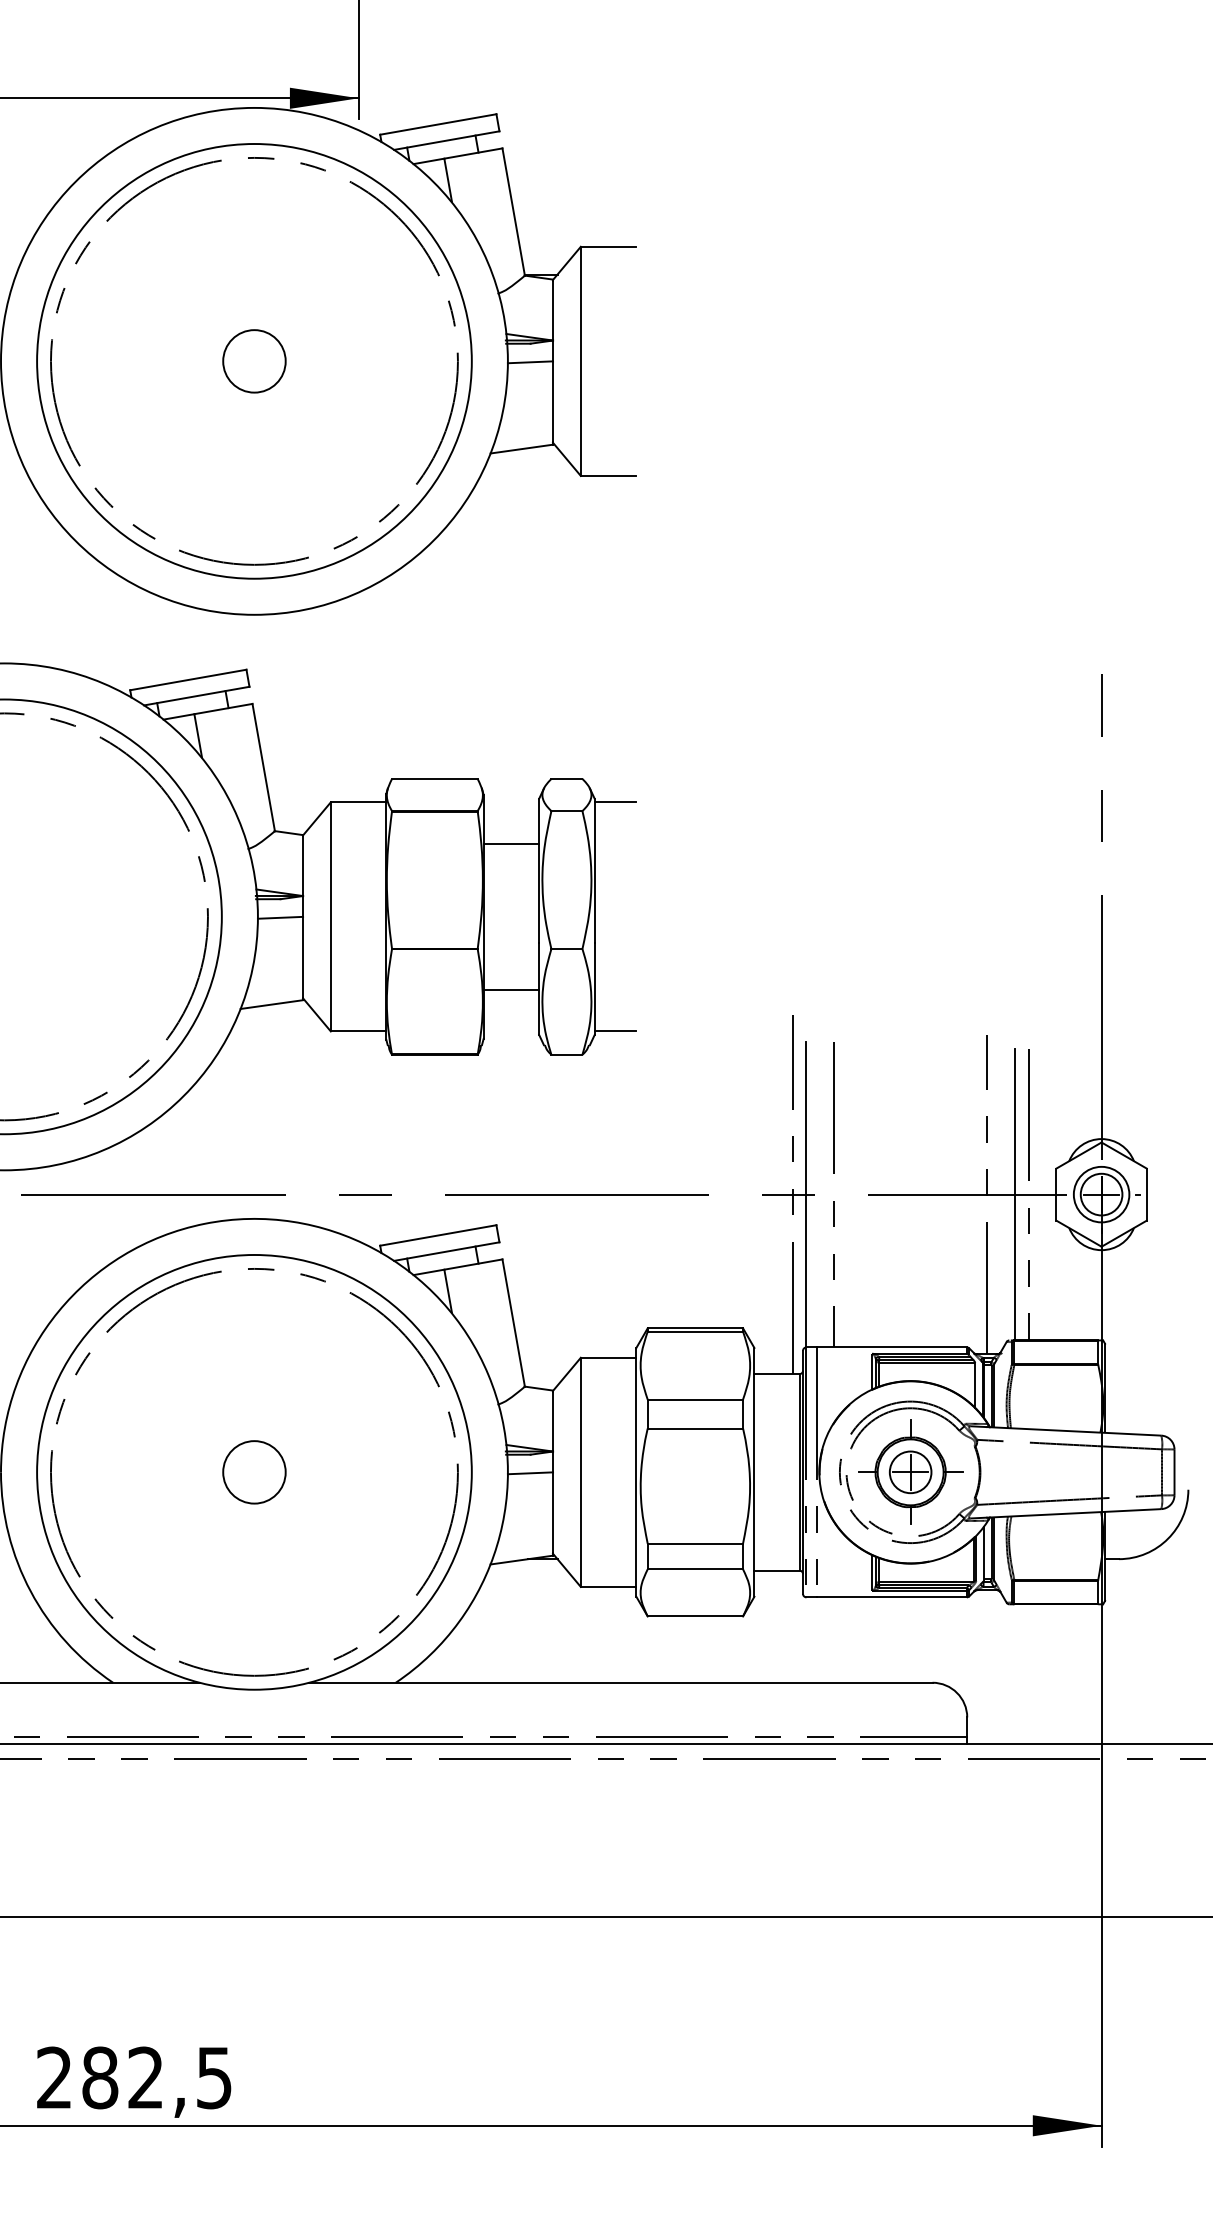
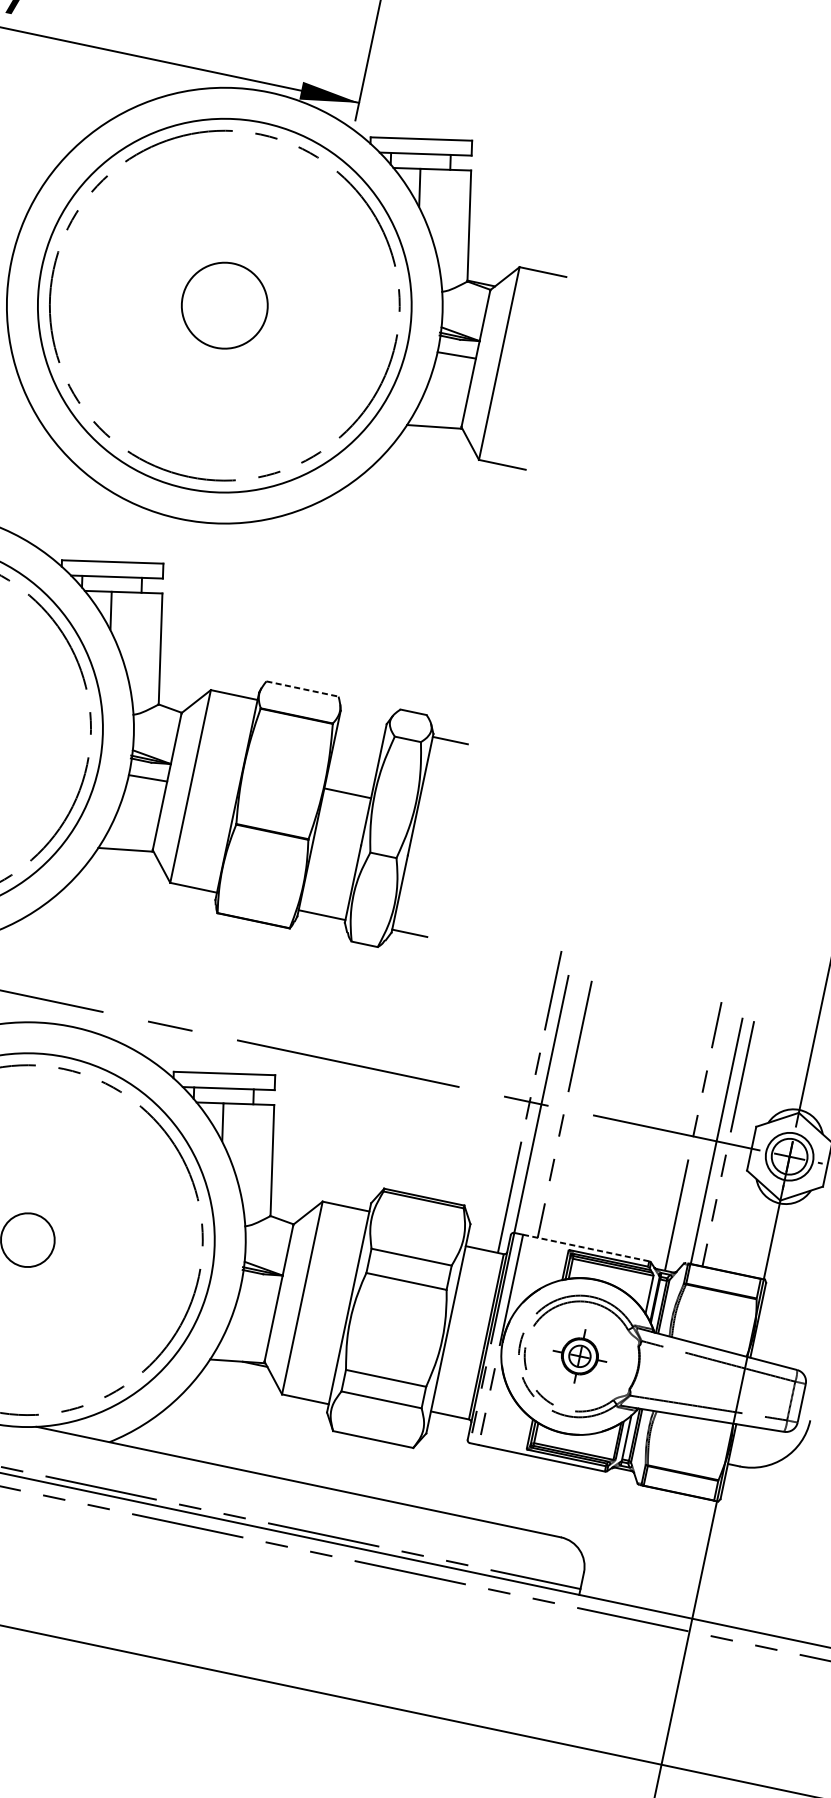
circle: (254, 361) -> (224, 305), size x1.6
line: (434, 779) -> (302, 689), solid -> dashed
line: (511, 843) -> (347, 792), moved
line: (511, 989) -> (322, 914), moved
line: (891, 1347) -> (585, 1248), solid -> dashed
part: (910, 1471) -> (579, 1355), size x0.6
line: (530, 1473) -> (259, 1290), removed

